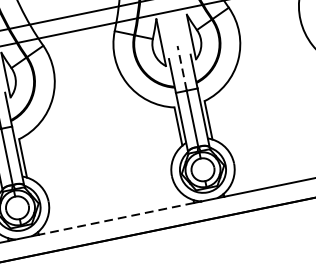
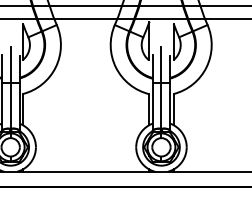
line: (182, 67) -> (161, 64), dashed -> solid
line: (115, 218) -> (85, 171), dashed -> solid

